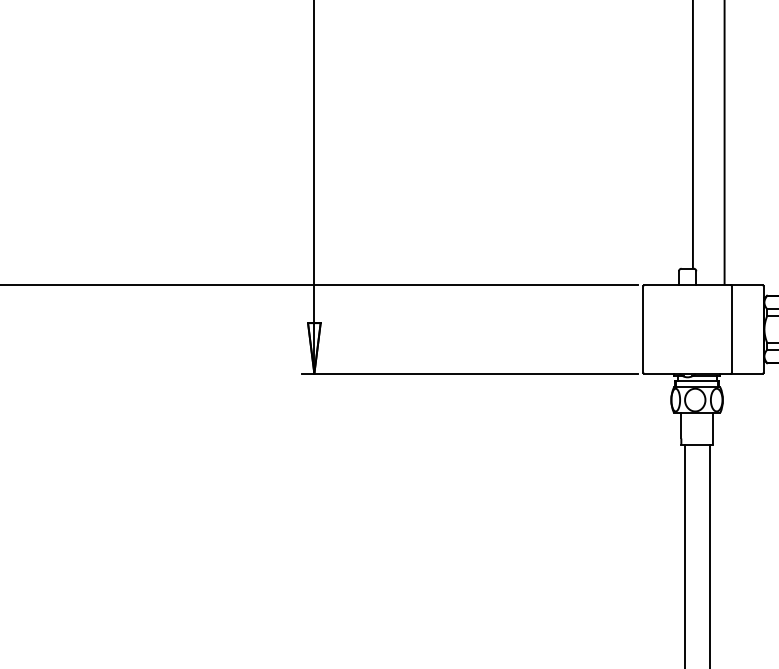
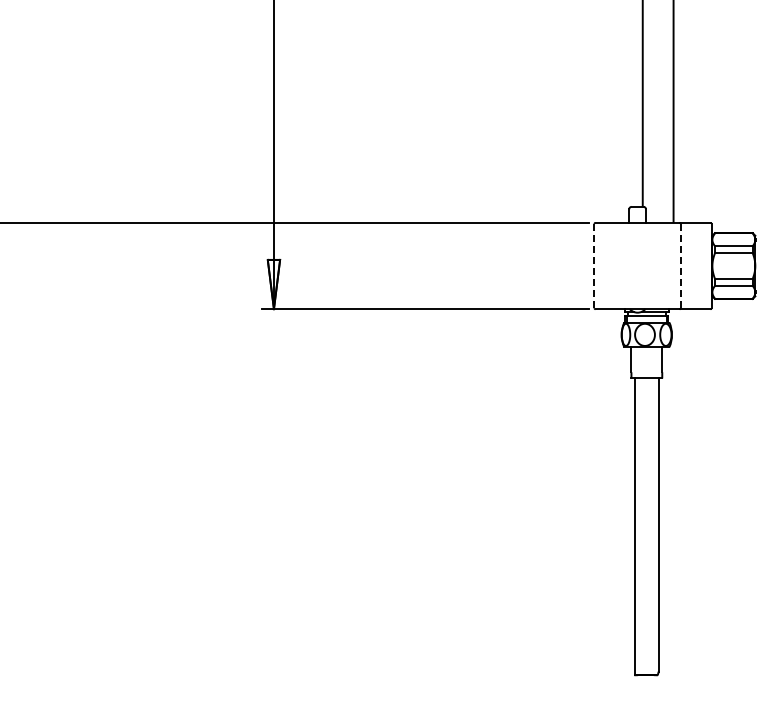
line: (643, 328) -> (594, 265), solid -> dashed
line: (731, 329) -> (680, 266), solid -> dashed

